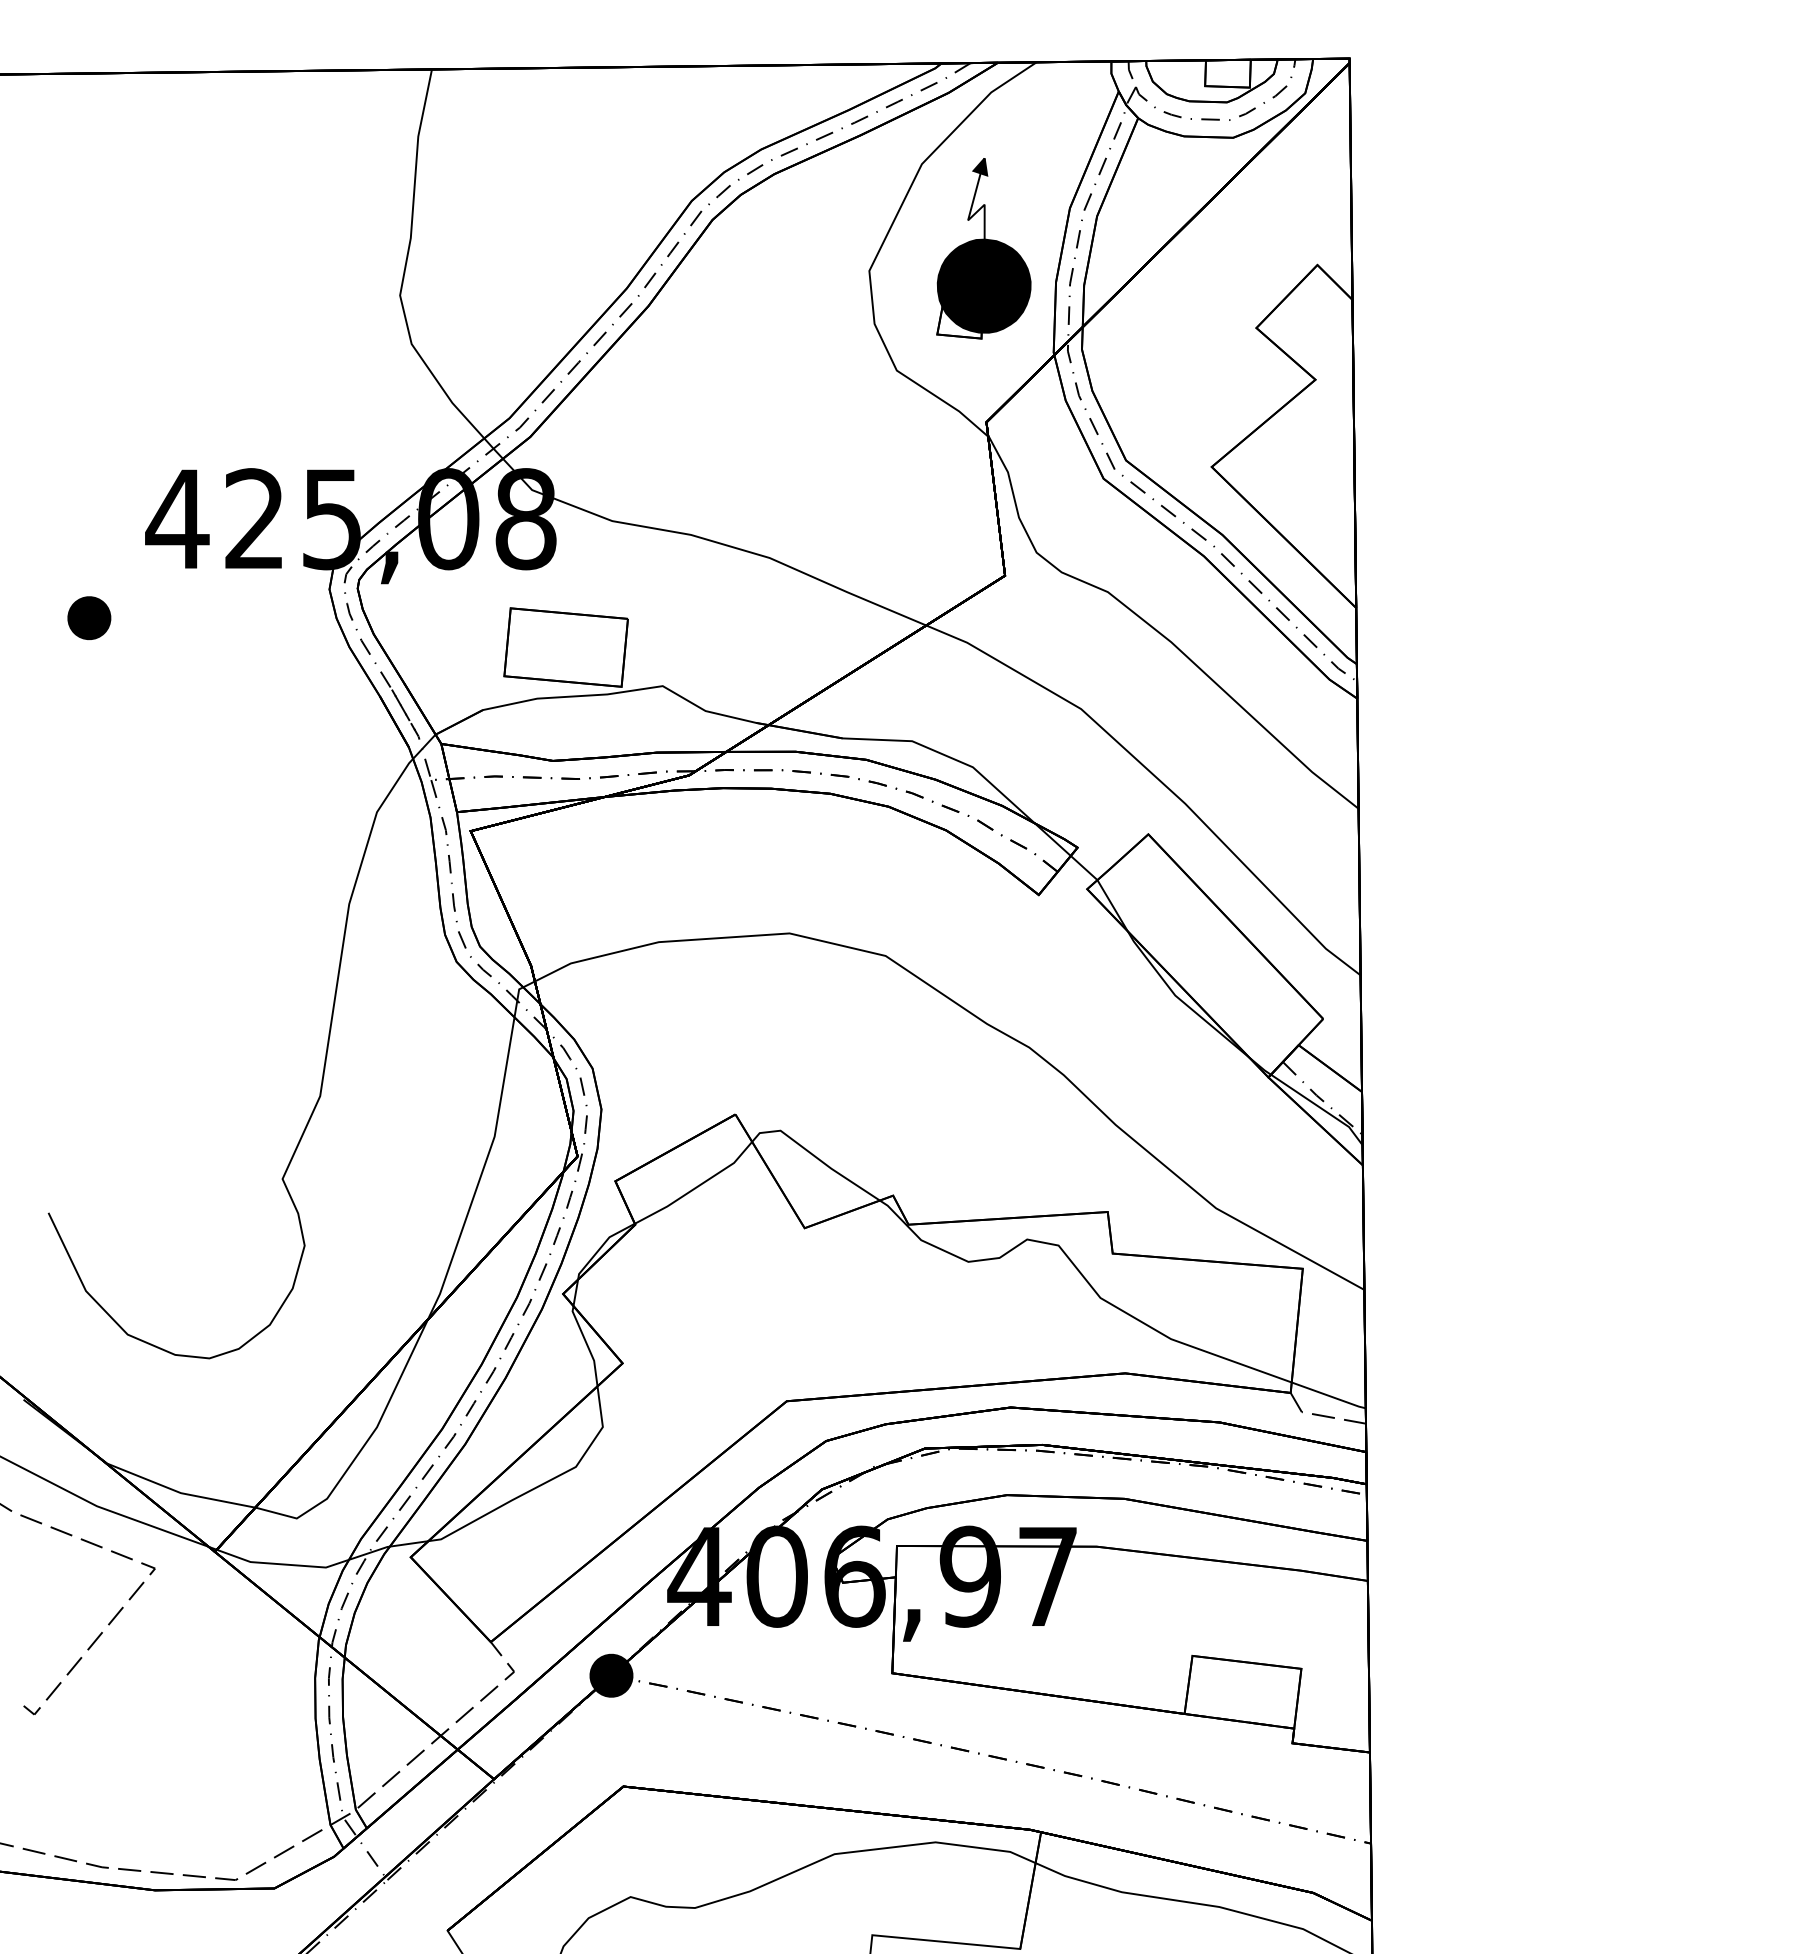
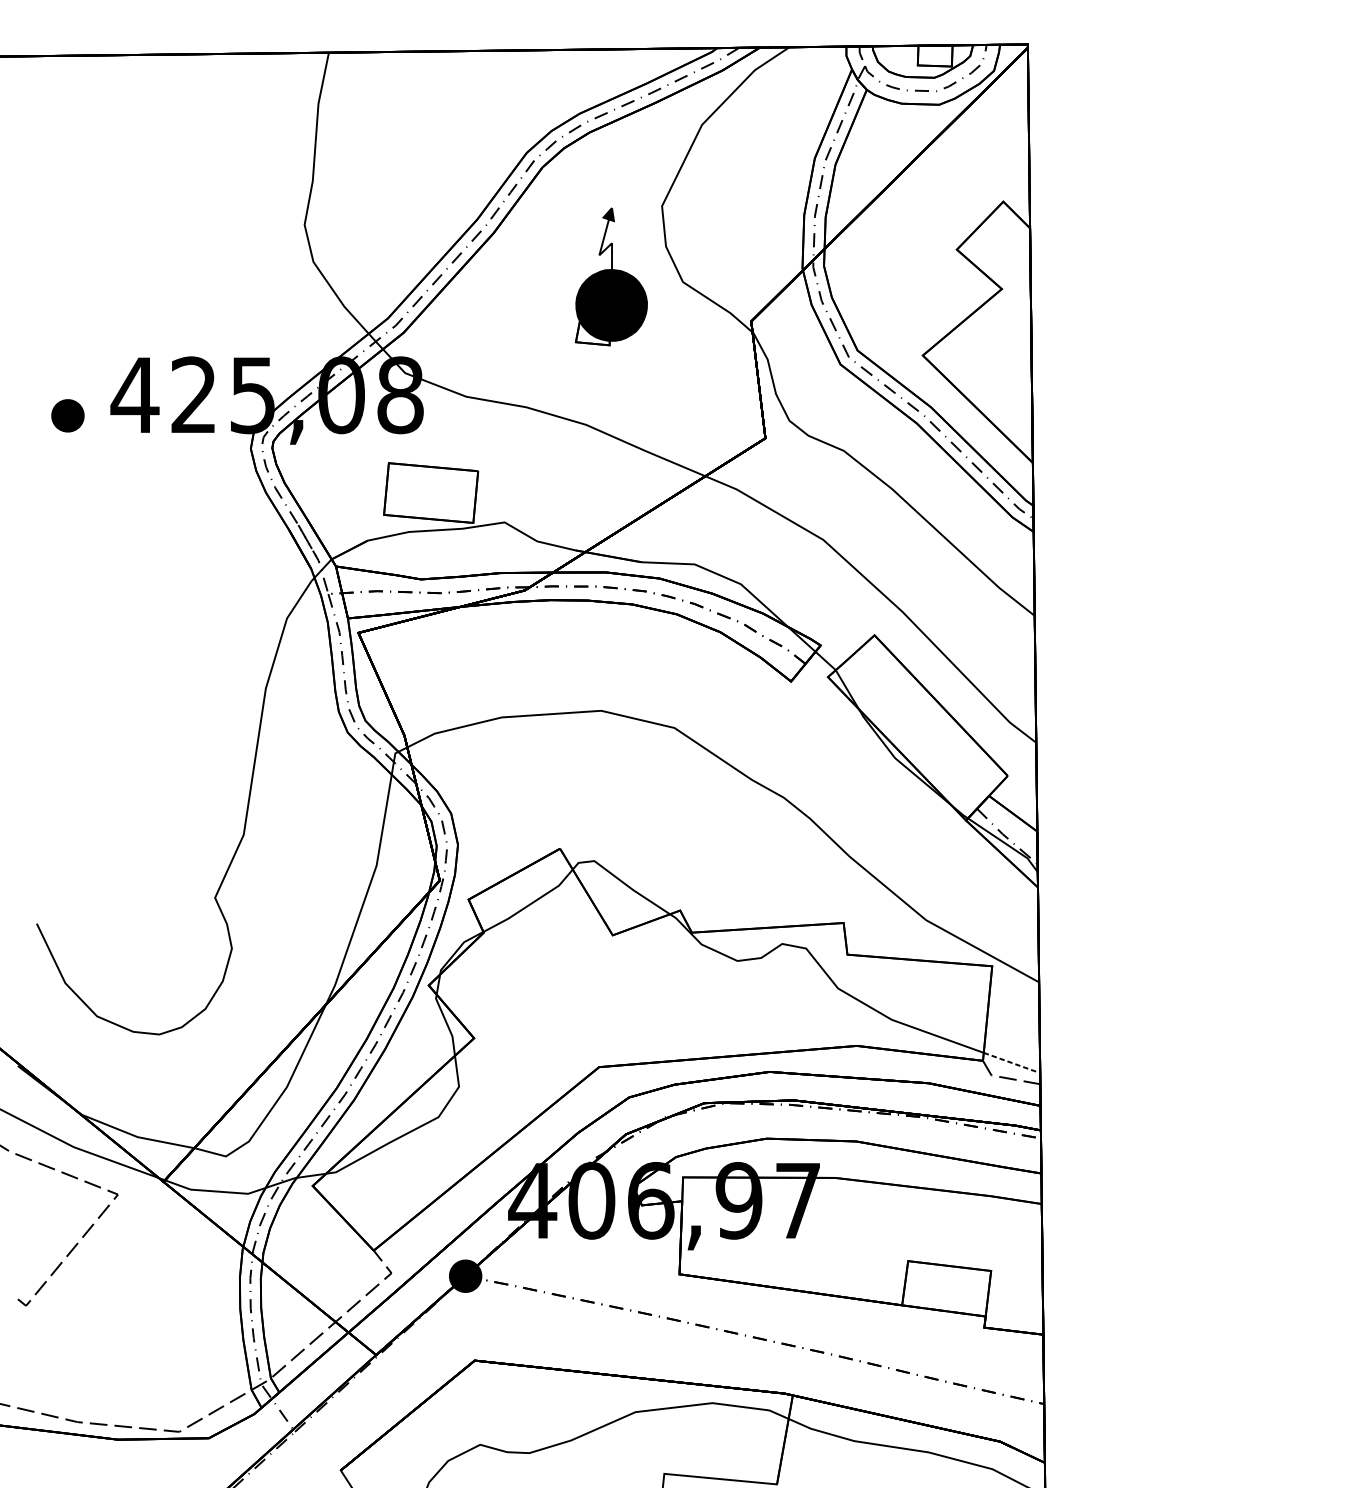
part: (983, 248) -> (611, 276), moved
part: (89, 617) -> (68, 415), moved
line: (1329, 1396) -> (1012, 1063), solid -> dashed

